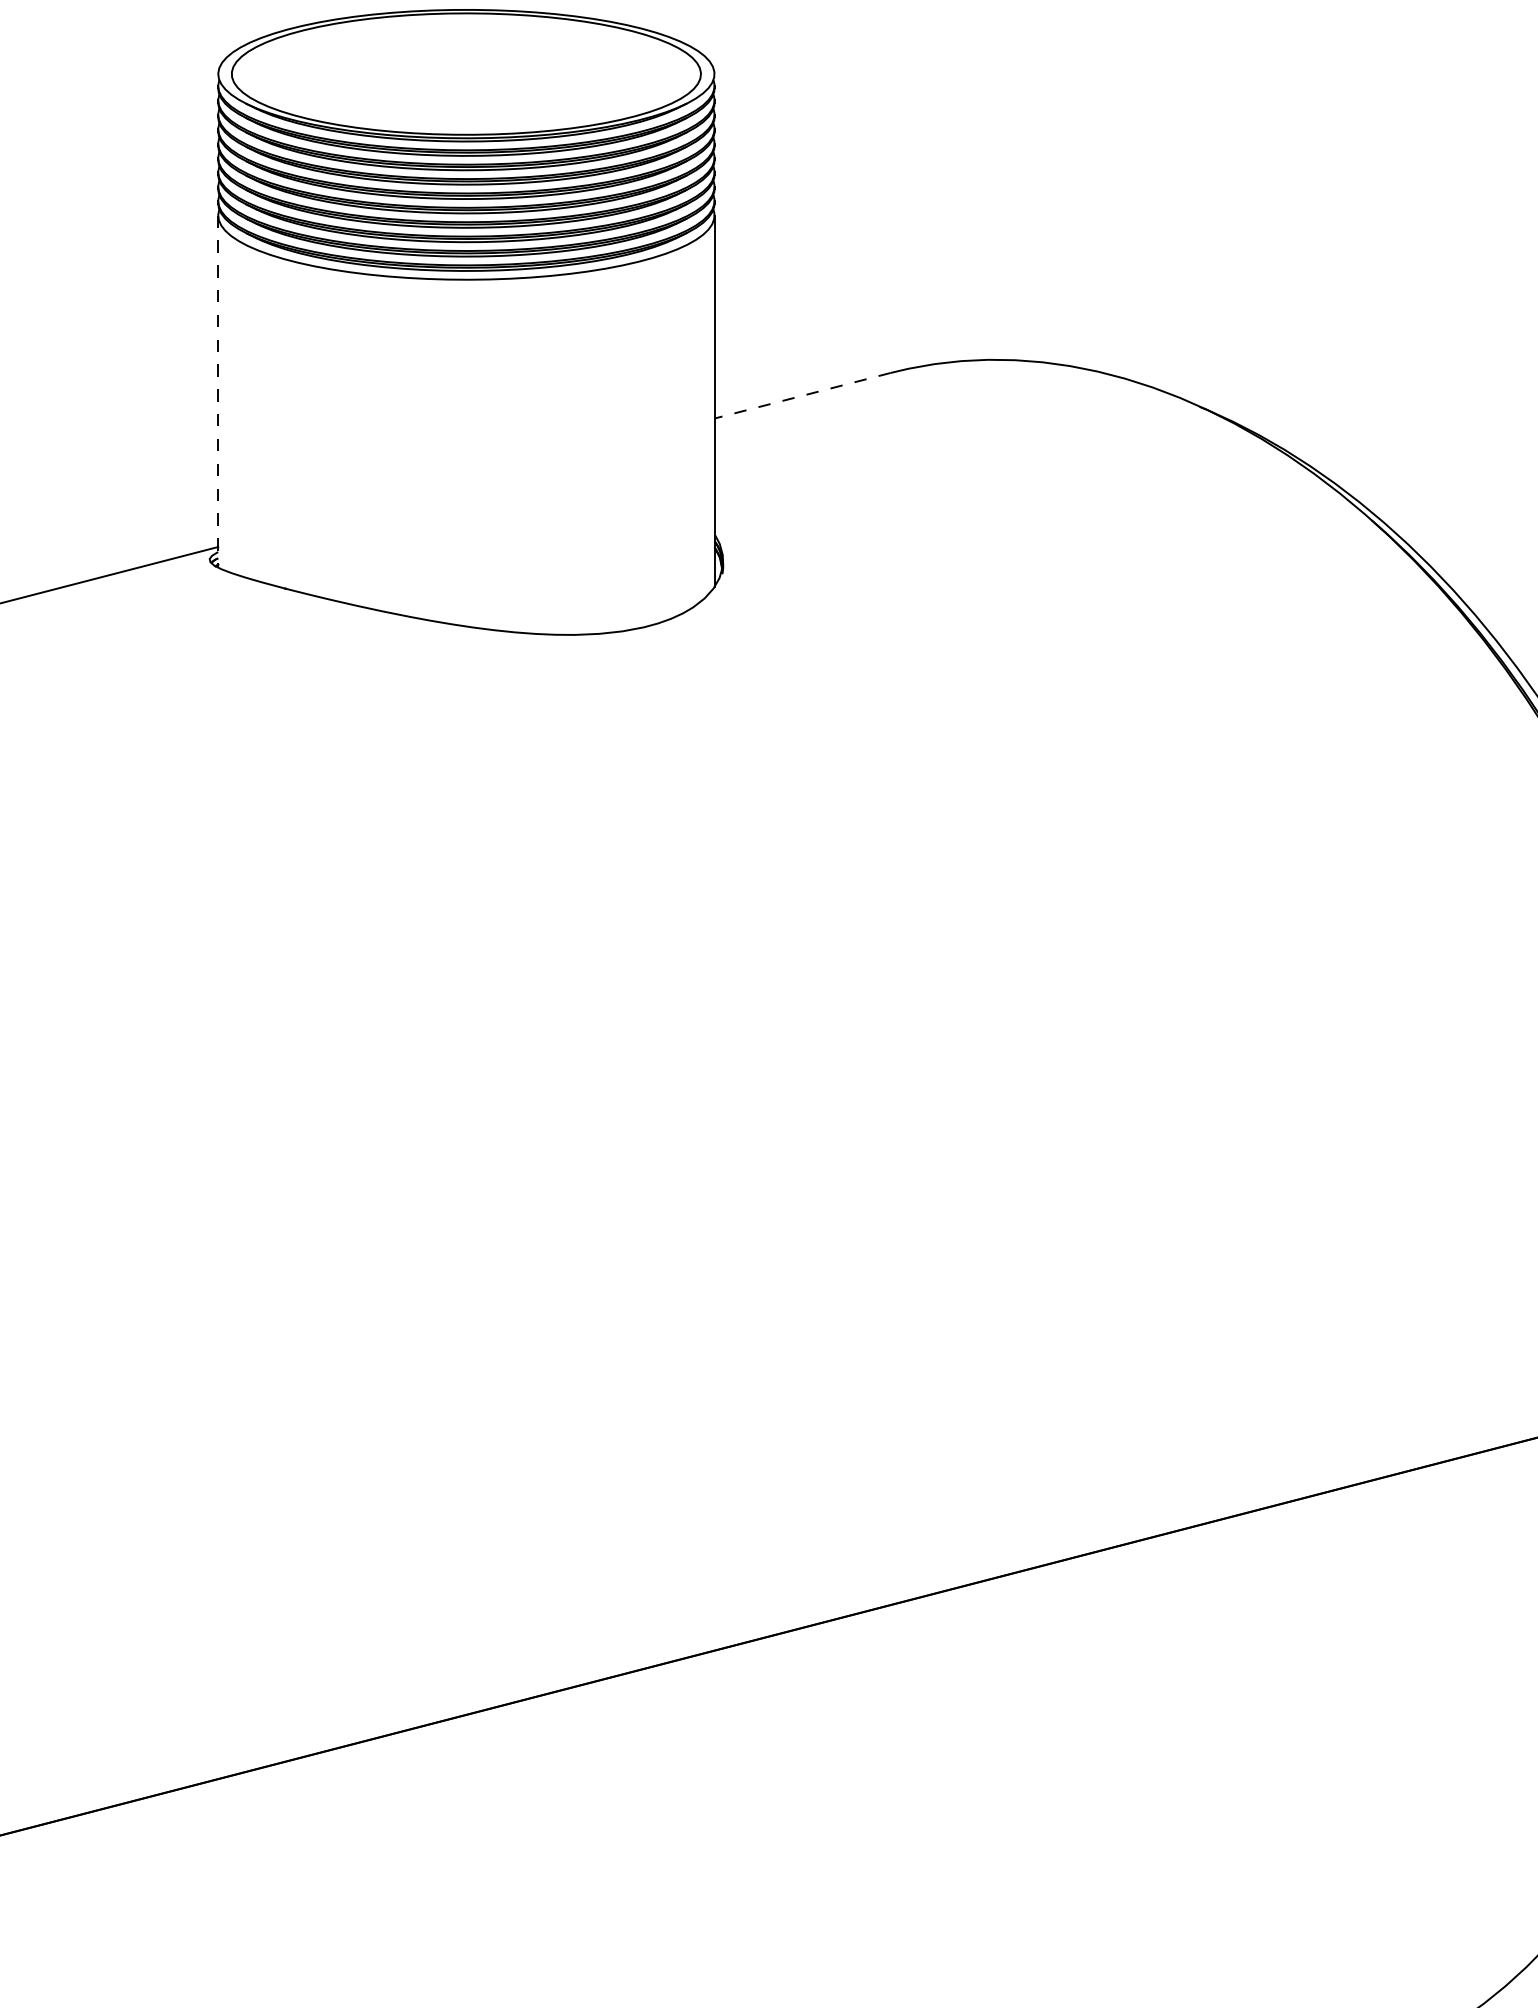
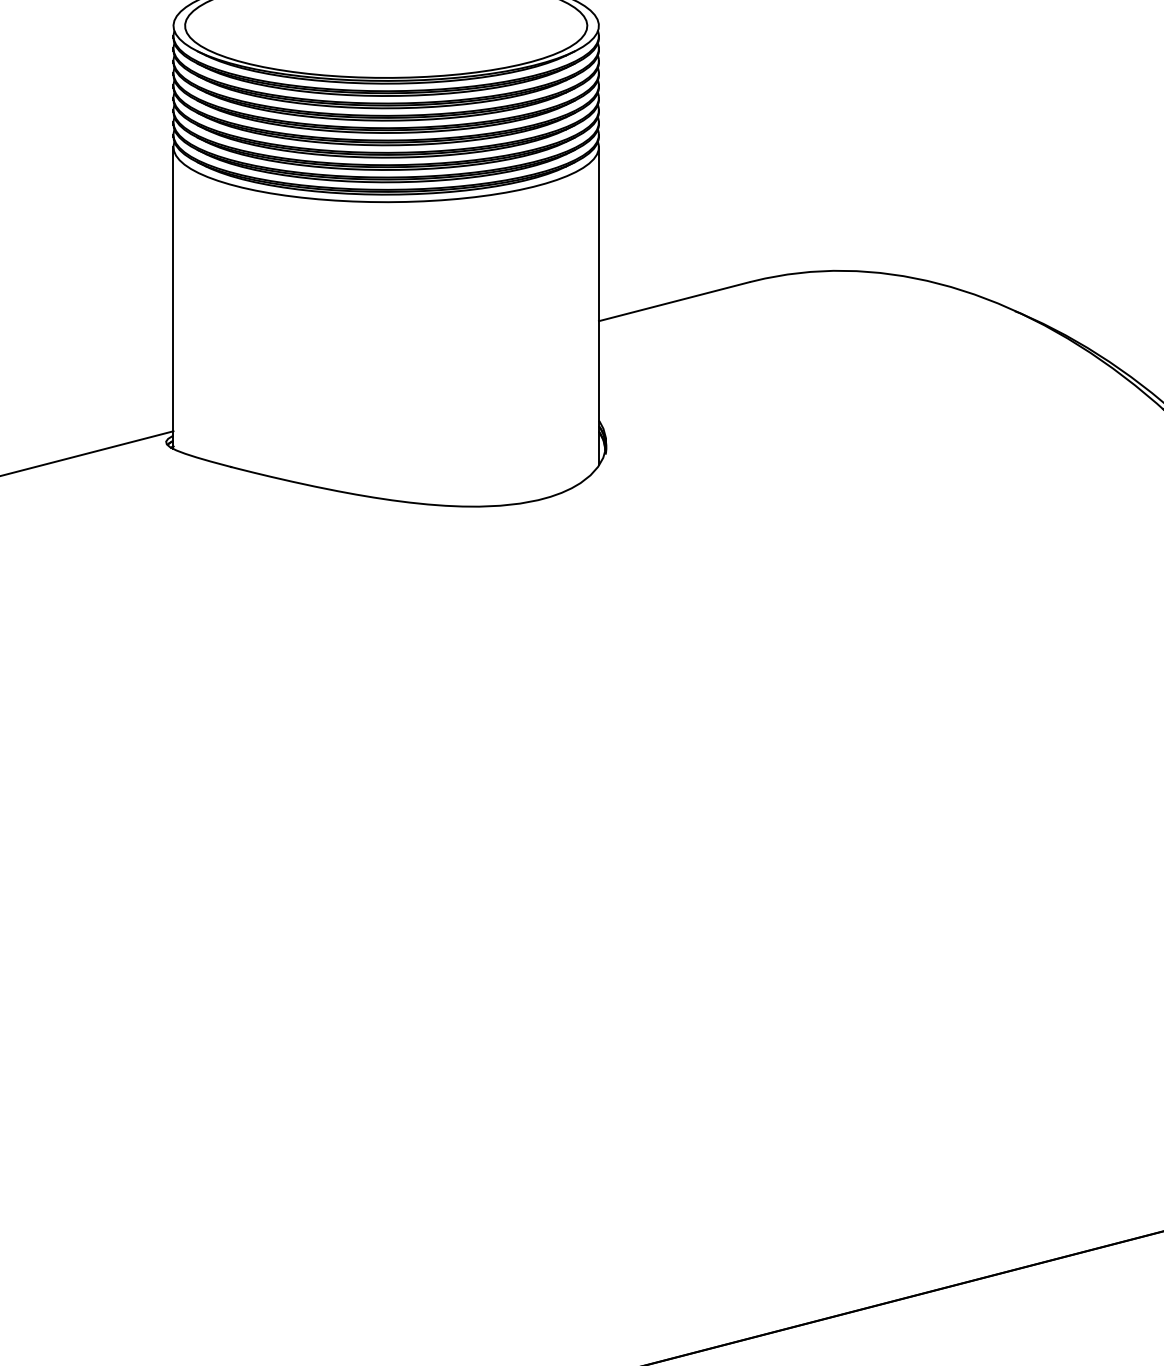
line: (218, 392) -> (173, 298), dashed -> solid
line: (802, 395) -> (674, 301), dashed -> solid

